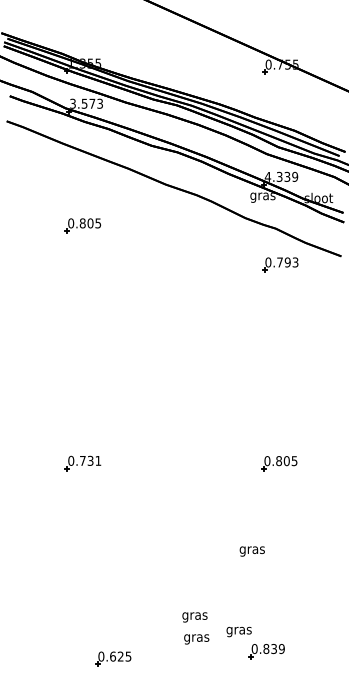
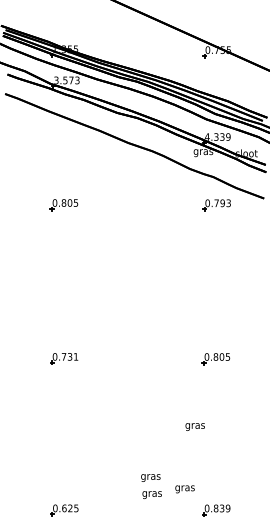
part: (82, 226) -> (63, 205), moved
part: (266, 651) -> (216, 510), moved
part: (113, 659) -> (64, 510), moved

